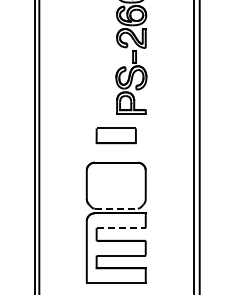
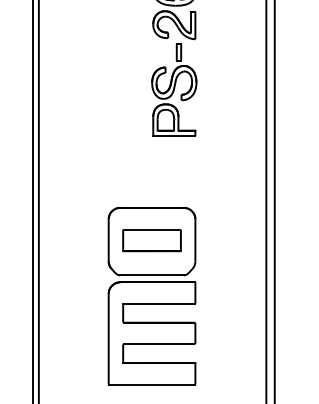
part: (115, 135) -> (150, 239), moved
line: (116, 208) -> (152, 275), dashed -> solid
line: (121, 228) -> (159, 304), dashed -> solid

